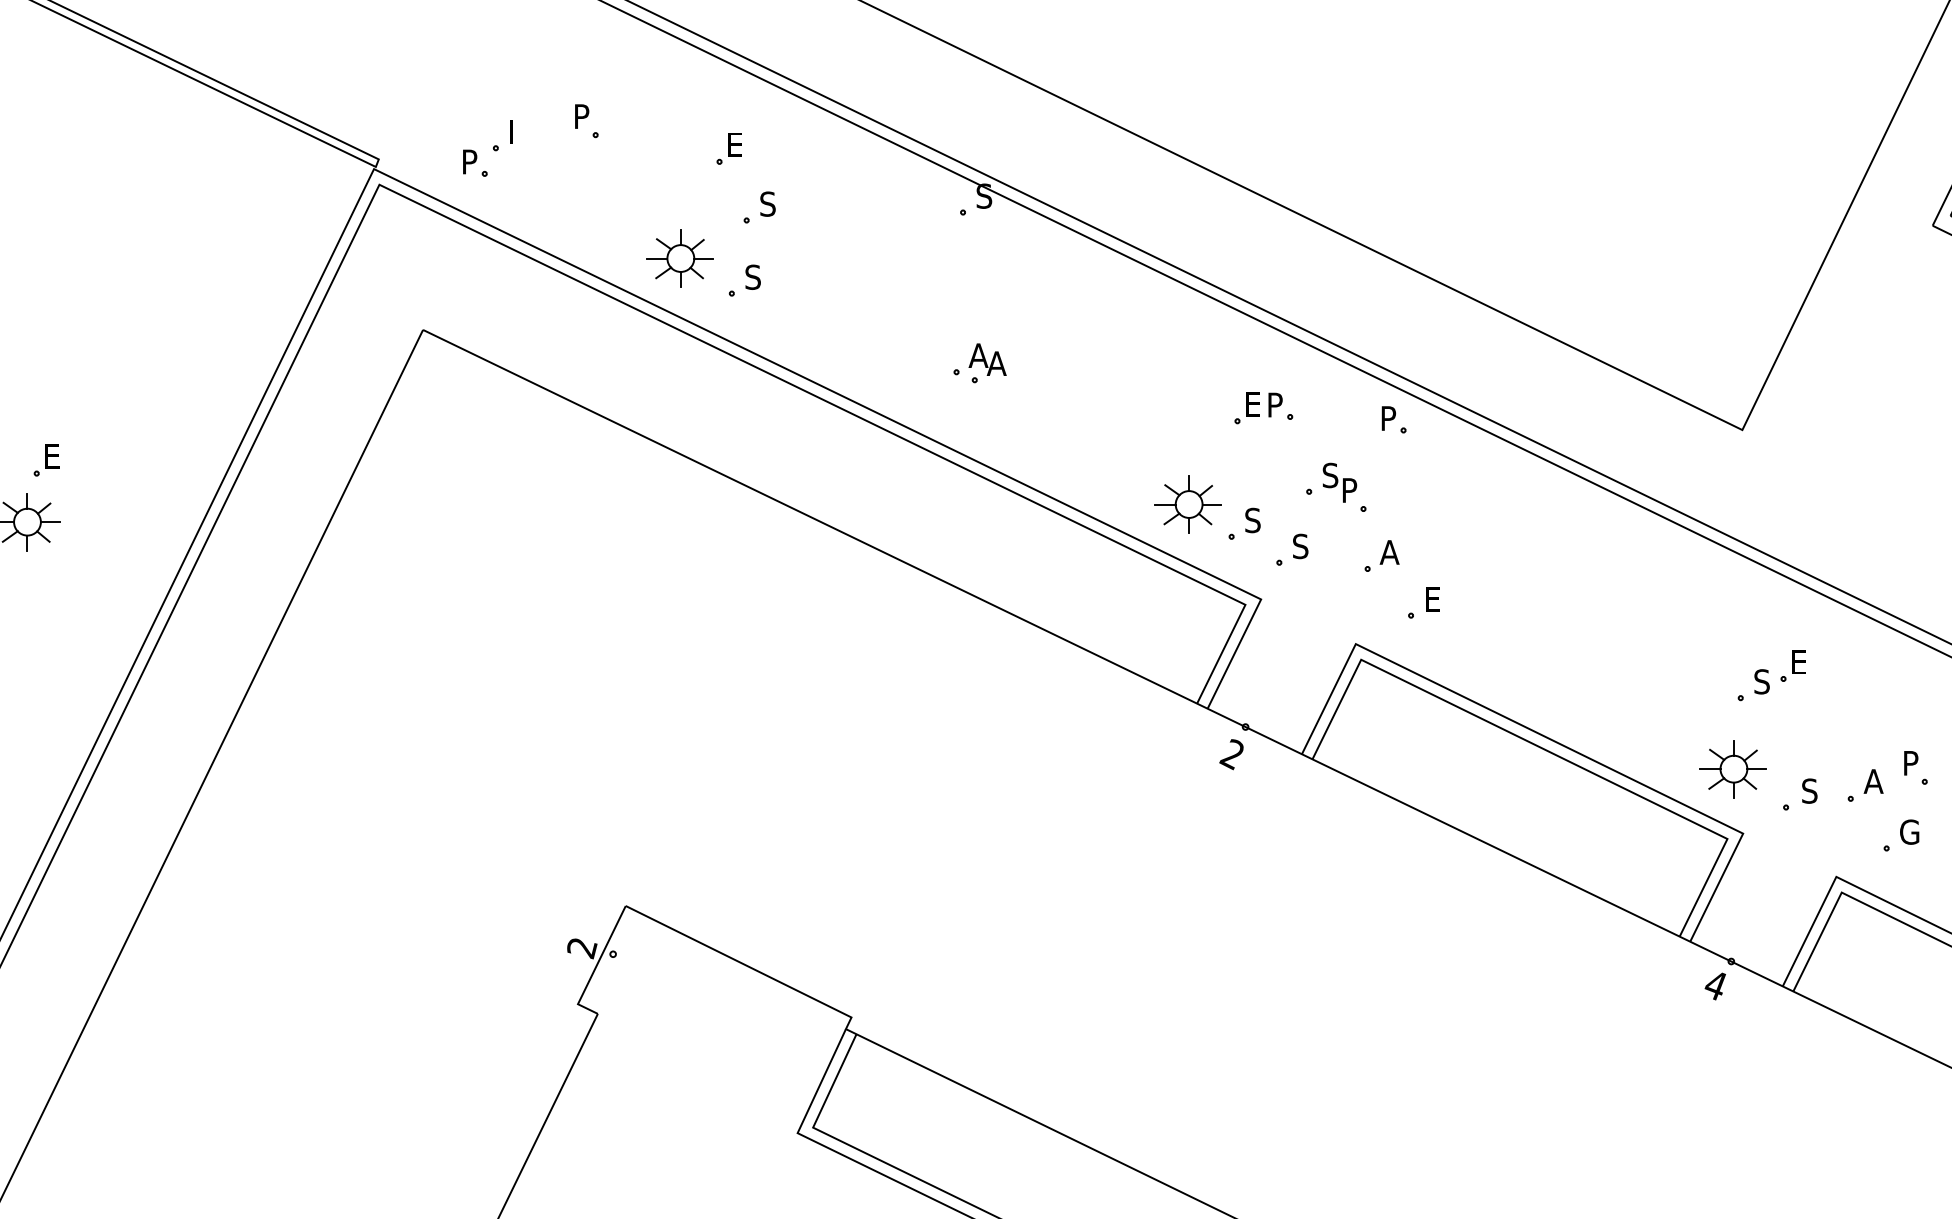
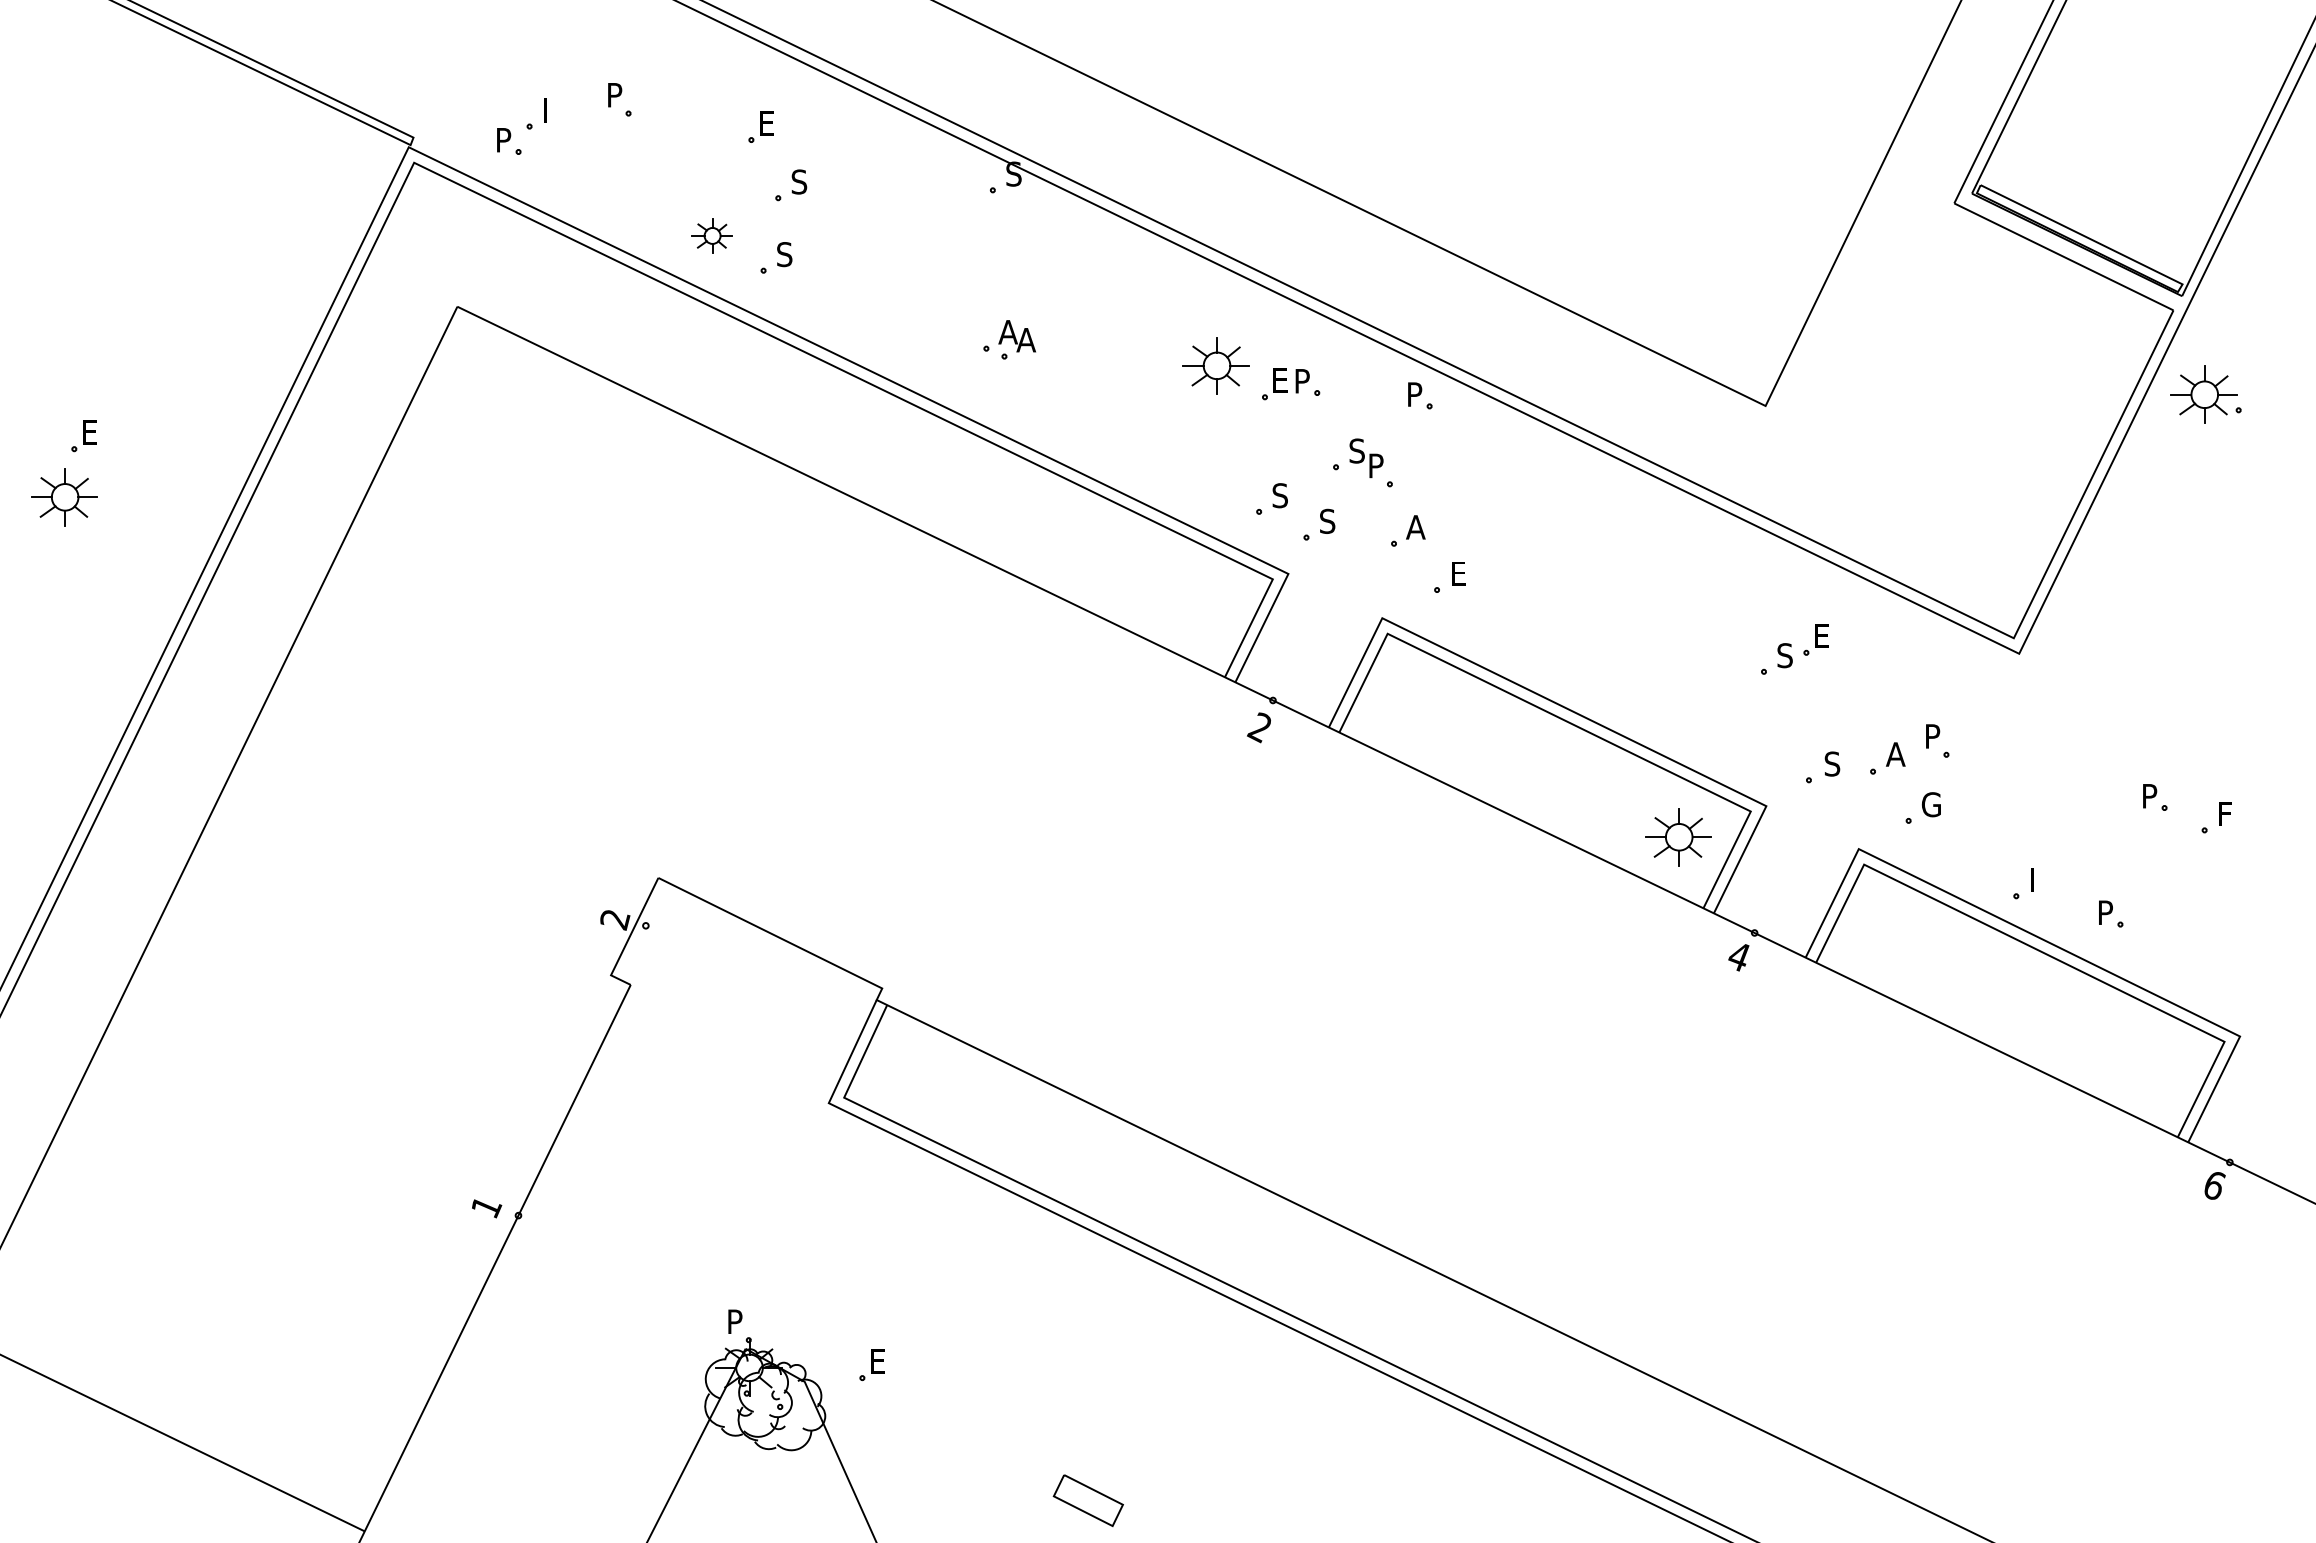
part: (679, 258) -> (711, 235), size x0.6
part: (1187, 504) -> (1215, 365), moved
part: (1733, 769) -> (1678, 837), moved

